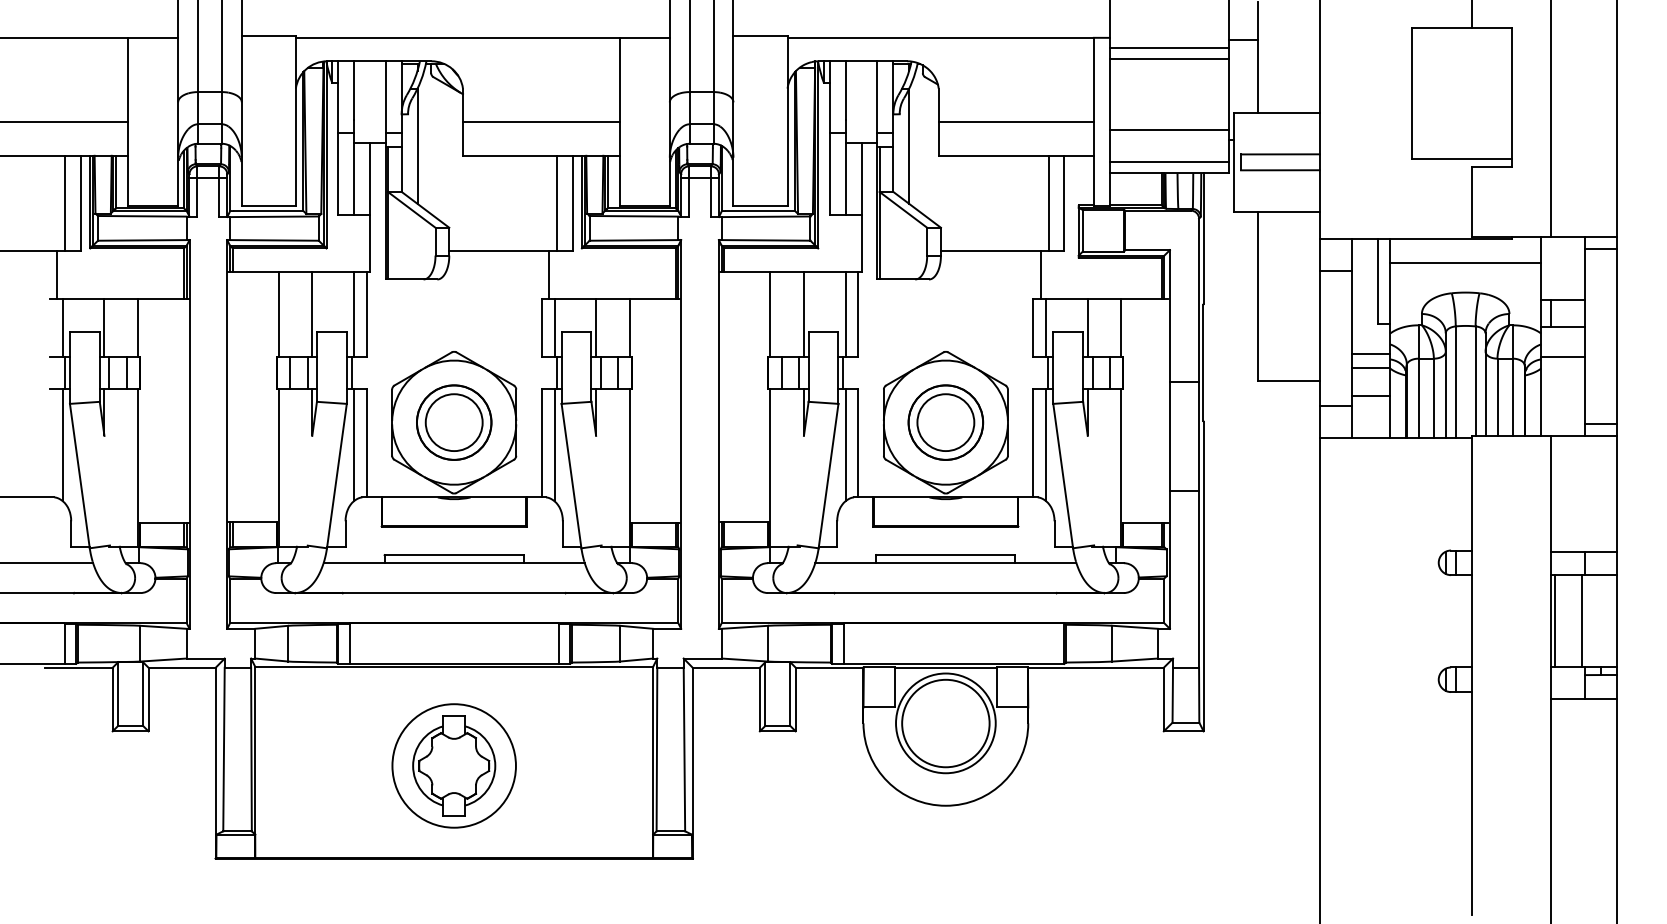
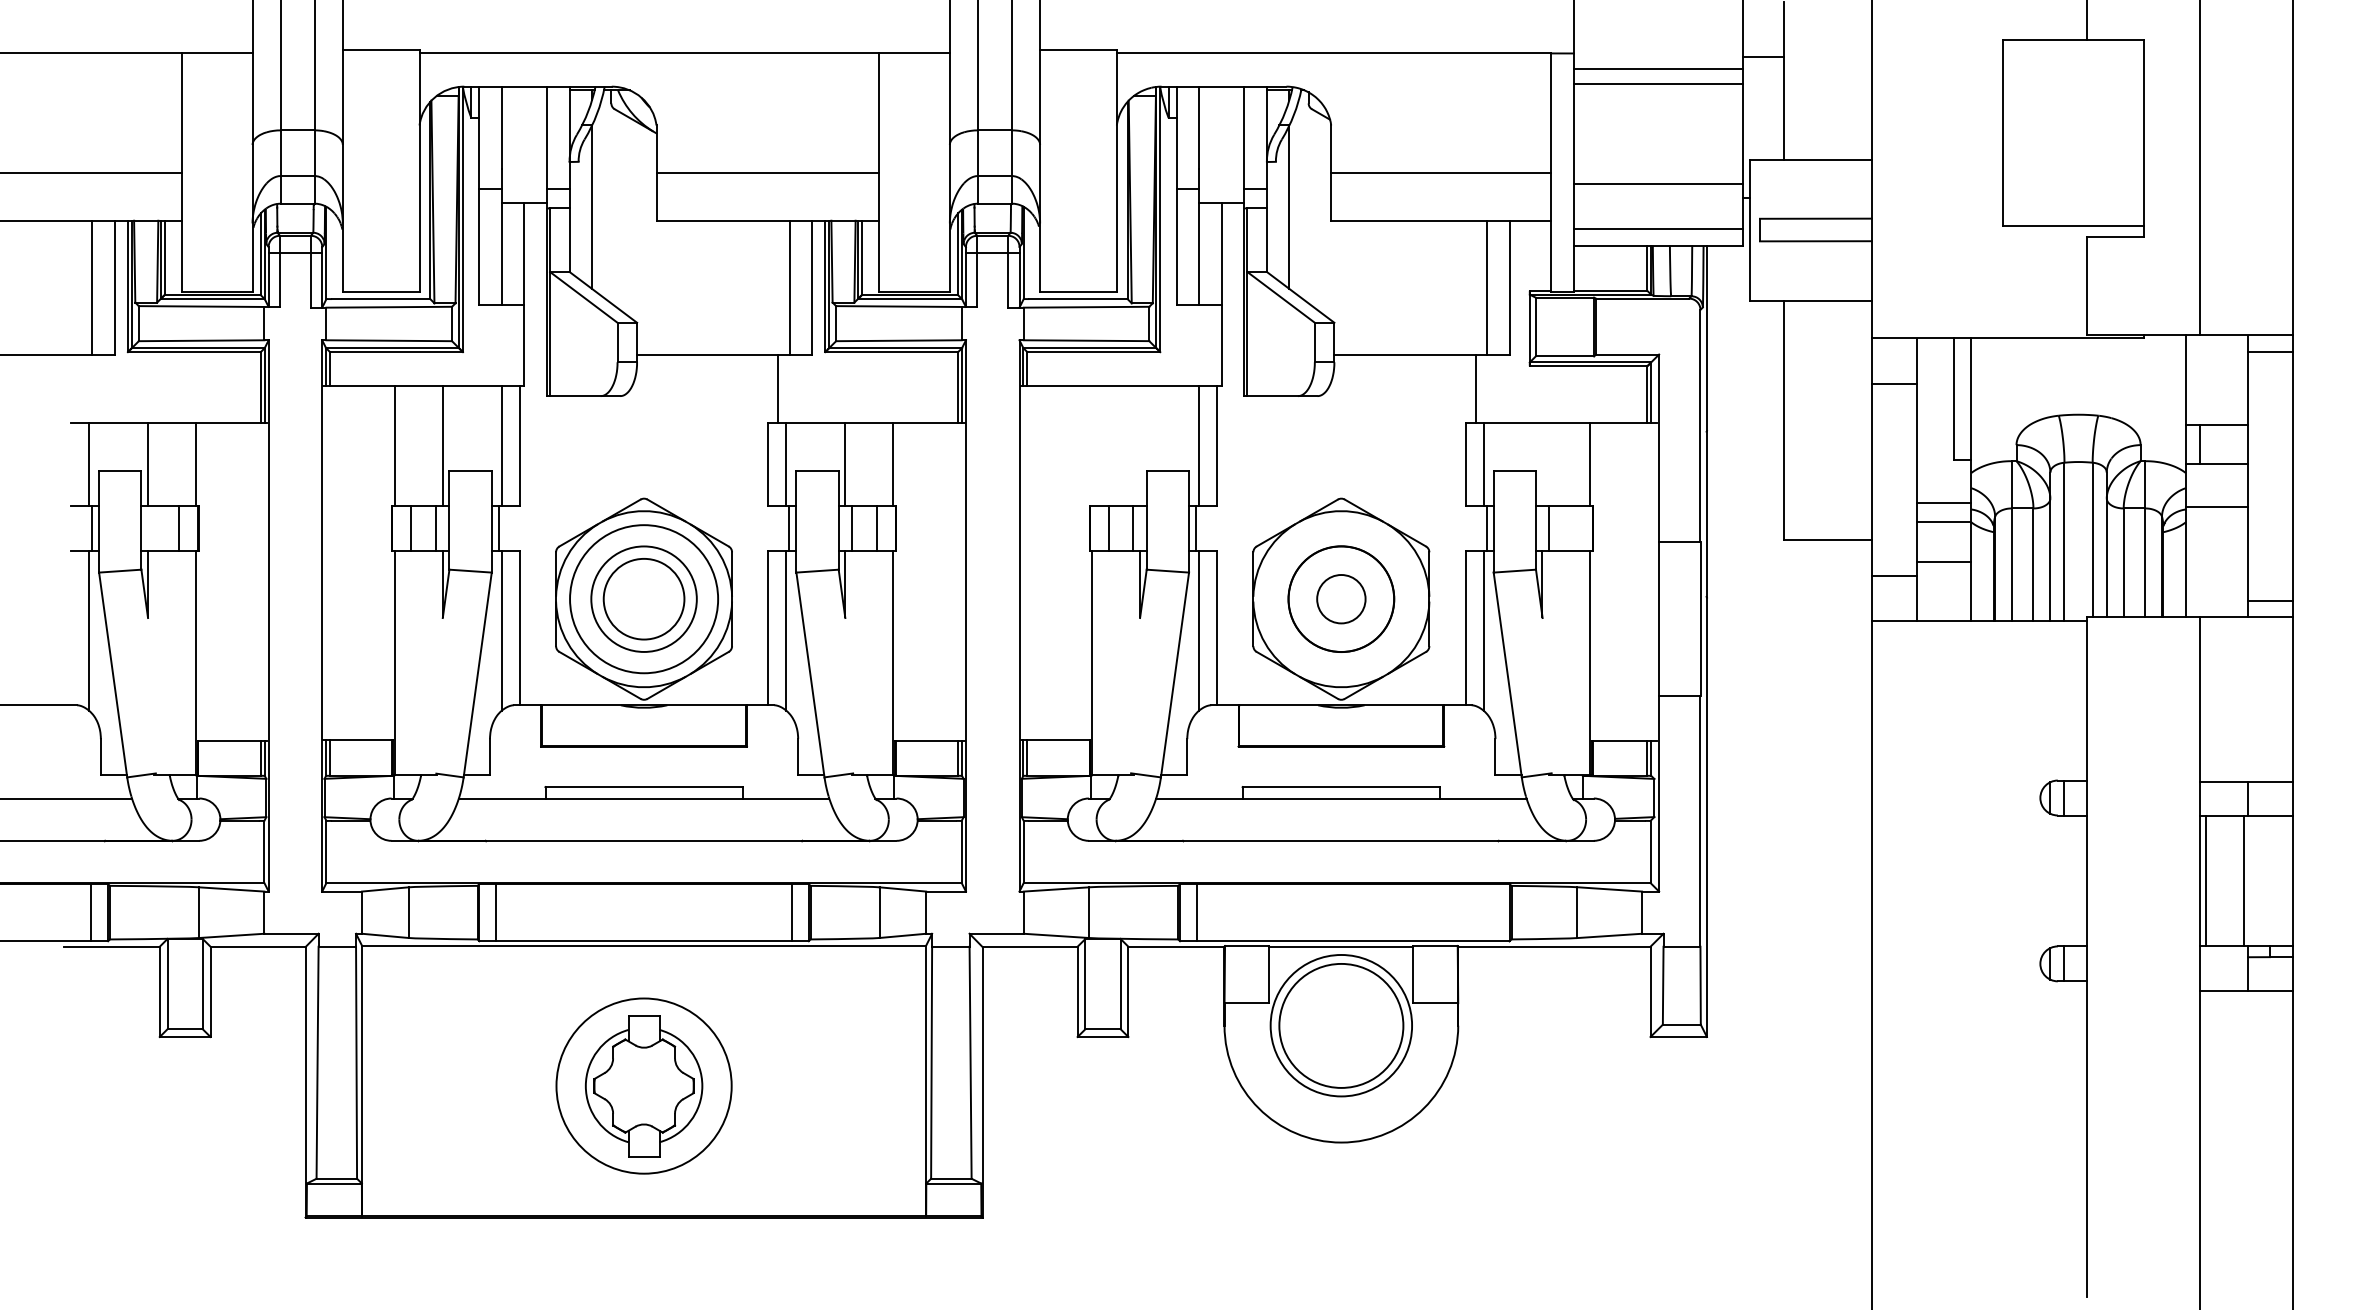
line: (1465, 263) -> (2078, 373), removed
line: (57, 274) -> (81, 389), removed
line: (770, 314) -> (1092, 445), removed
line: (804, 314) -> (1140, 445), removed
line: (1087, 327) -> (1542, 464), removed
line: (109, 372) -> (154, 528), removed
line: (1109, 372) -> (1573, 528), removed
circle: (453, 422) -> (643, 599), size x1.4
circle: (945, 422) -> (1341, 598), size x0.6

